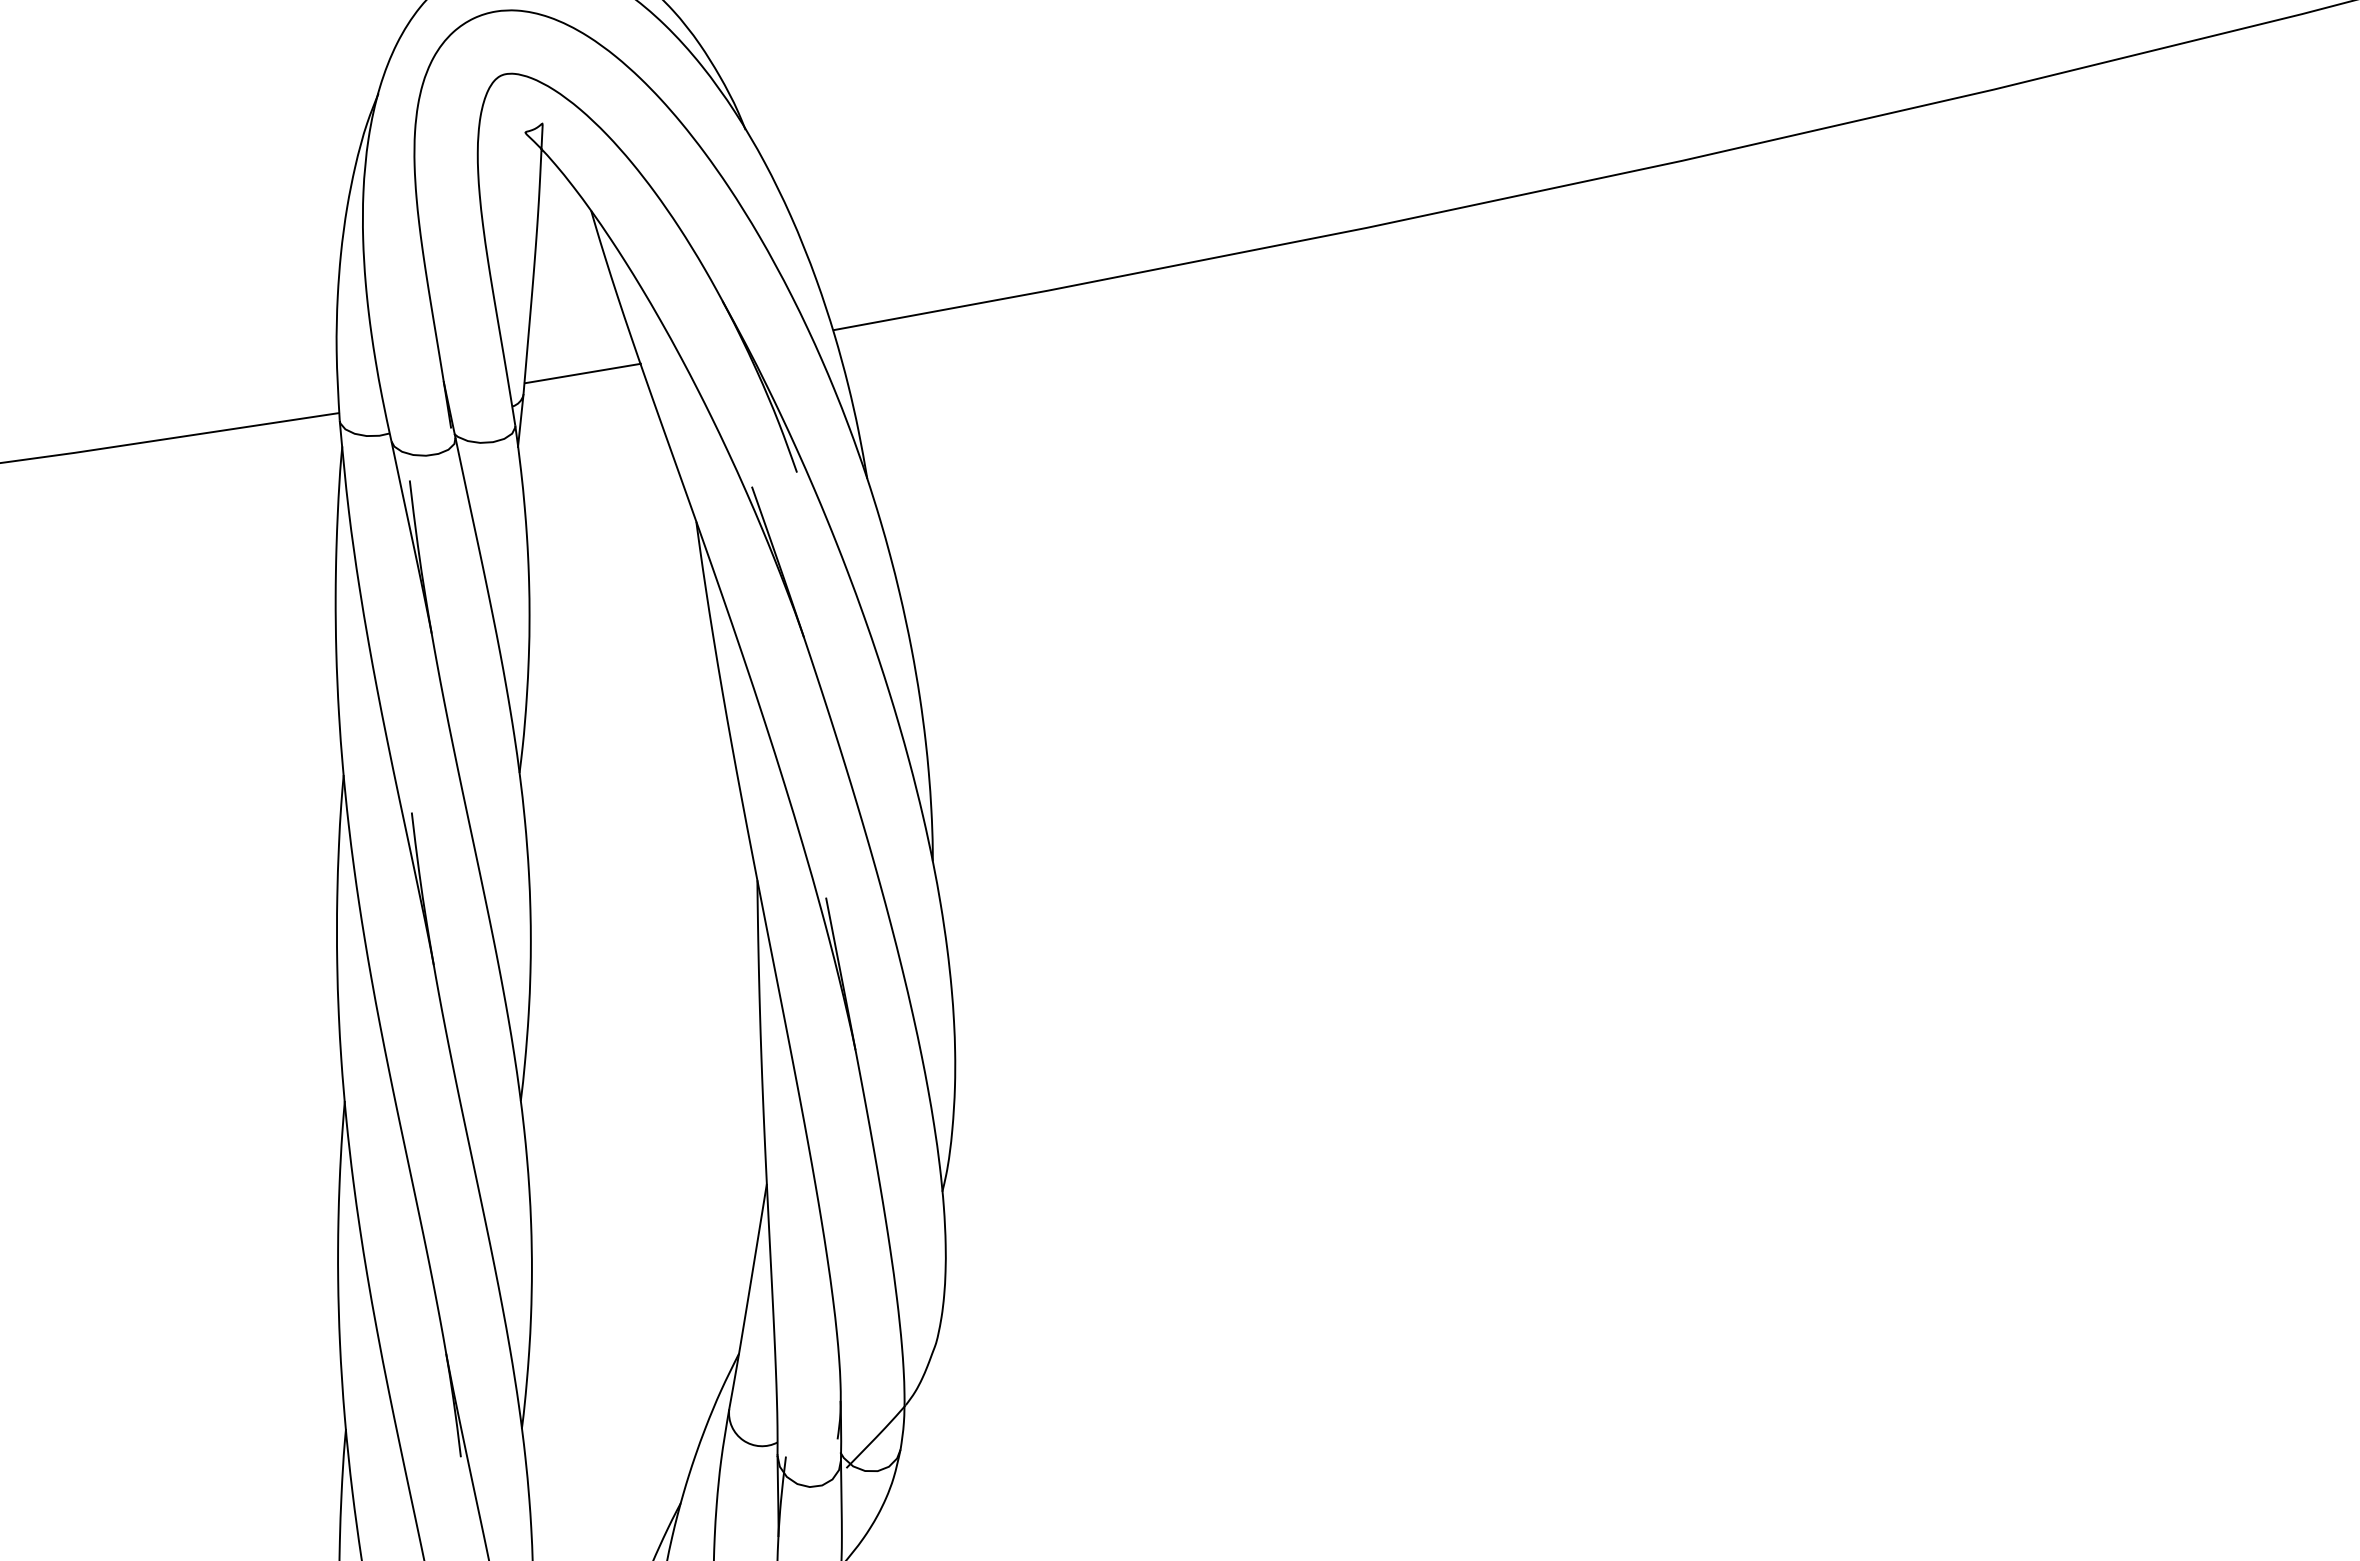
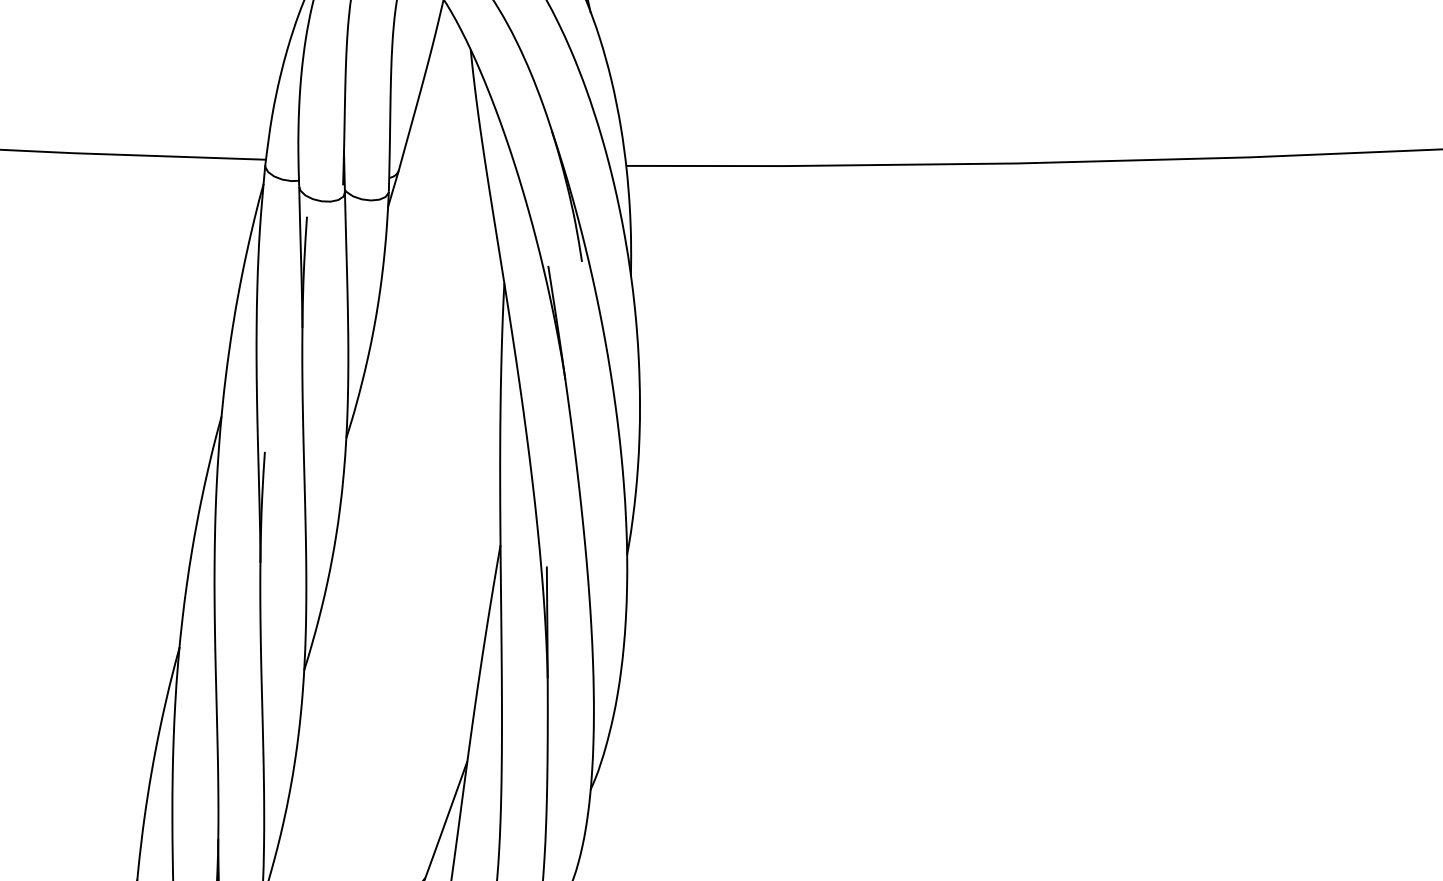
line: (582, 373) -> (443, 163), removed

